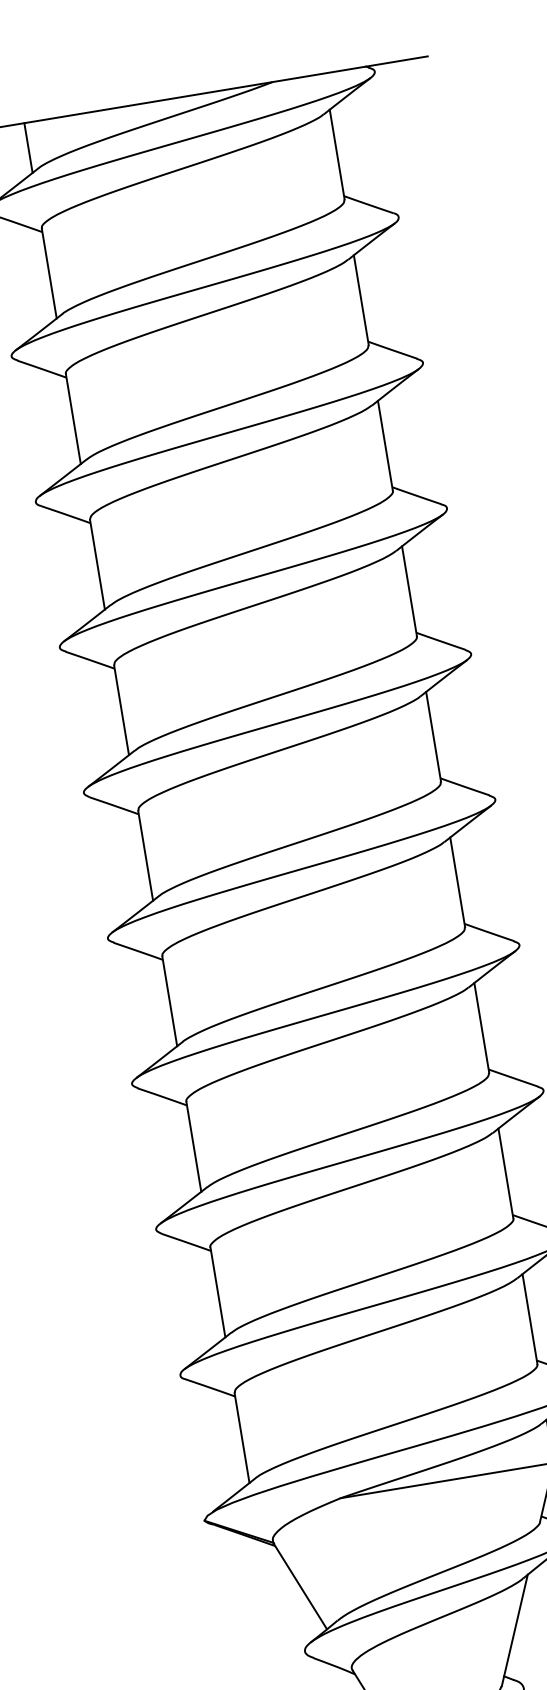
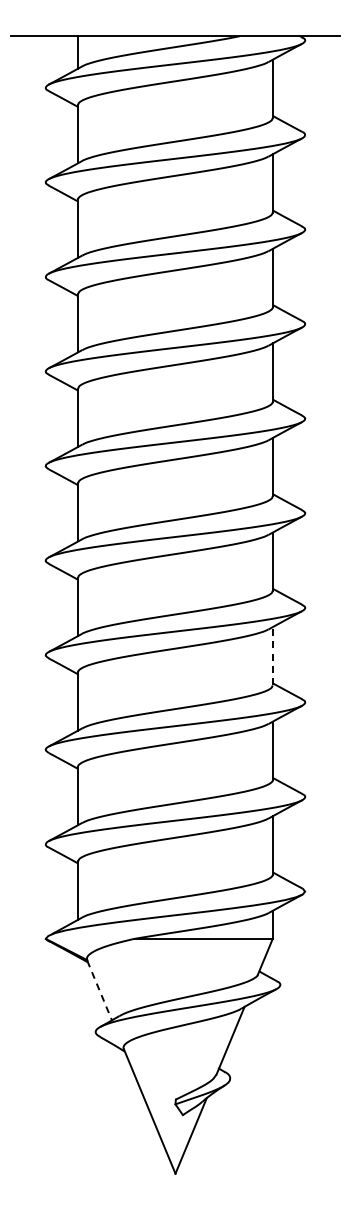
line: (481, 1026) -> (272, 655), solid -> dashed
line: (300, 1586) -> (99, 990), solid -> dashed

